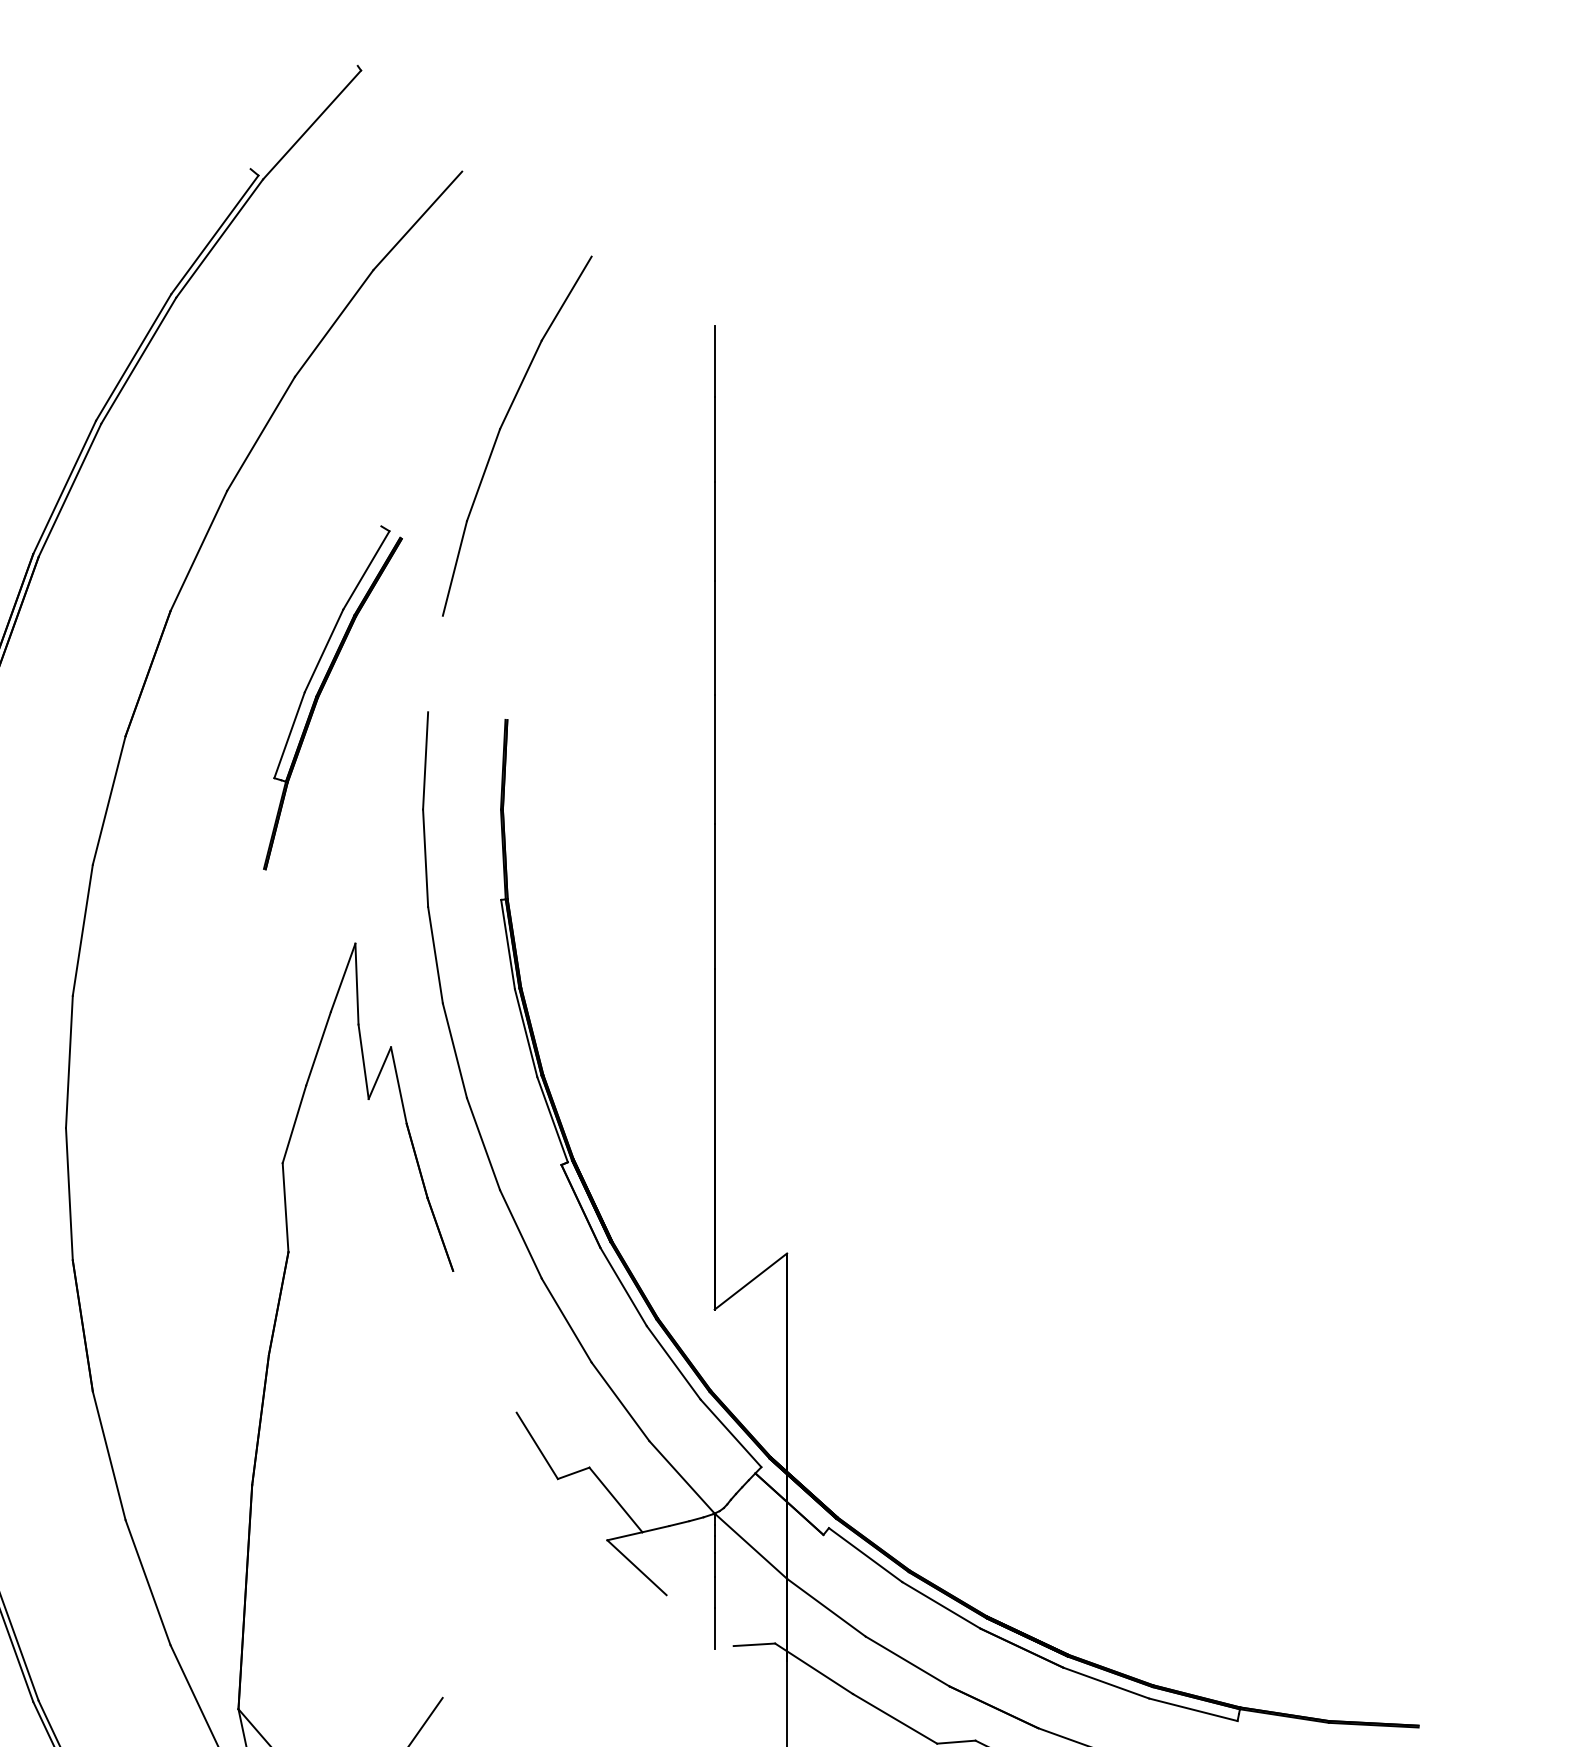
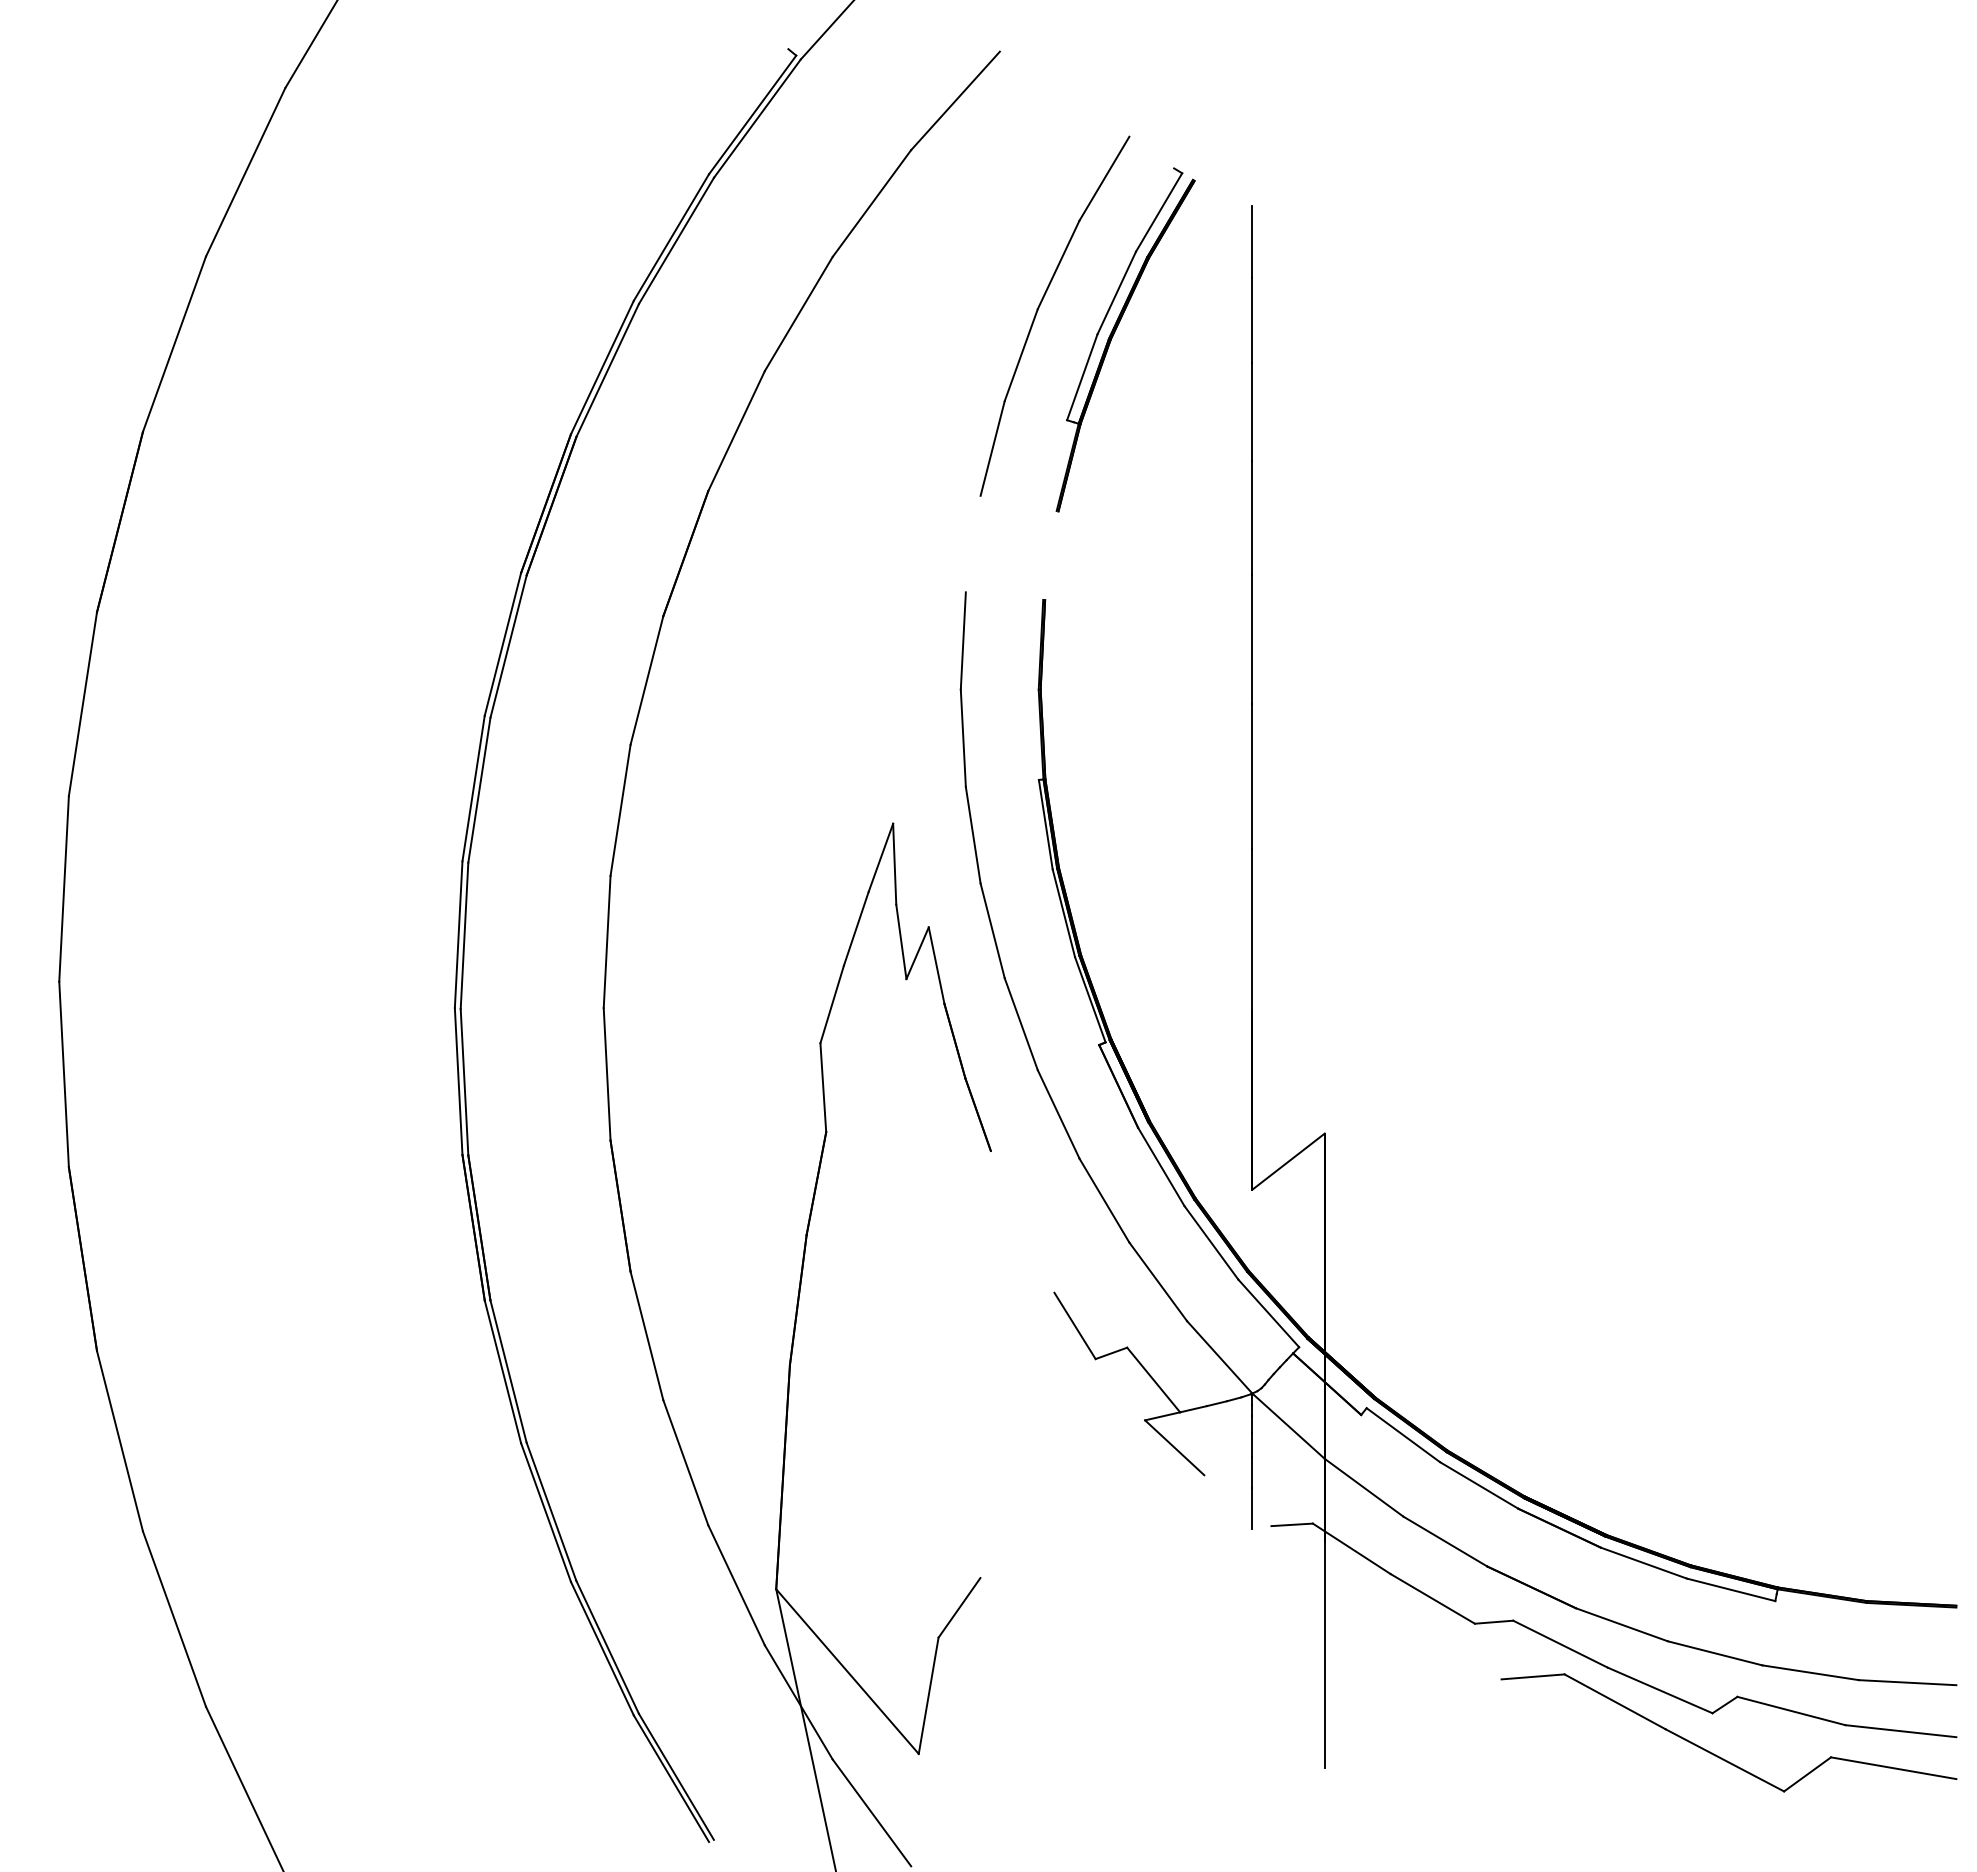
part: (321, 692) -> (1114, 334), moved

